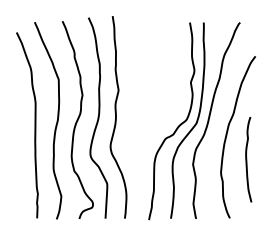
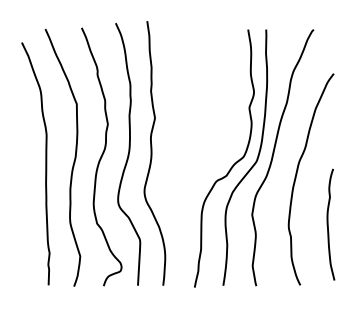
curve: (246, 159) -> (328, 224), moved

